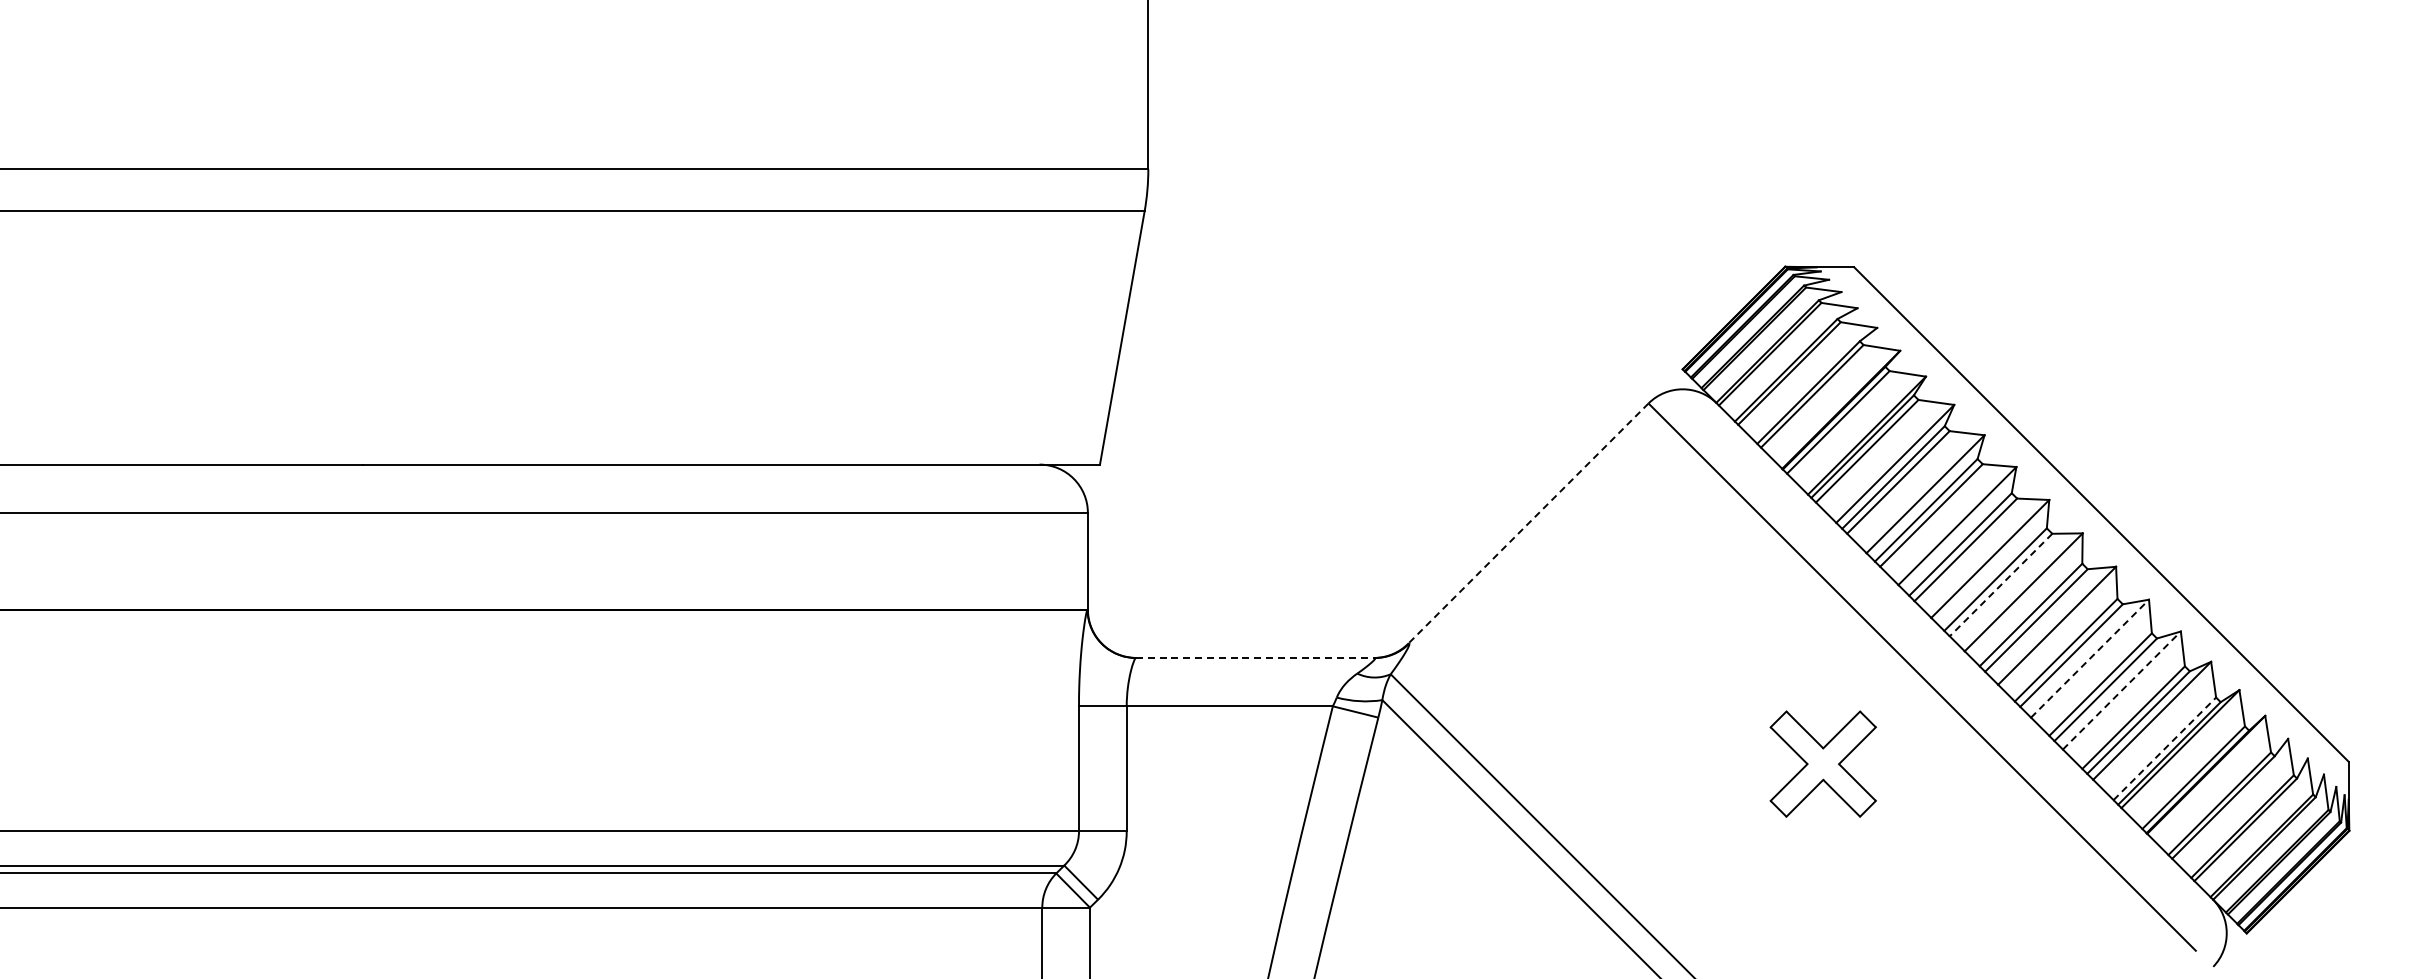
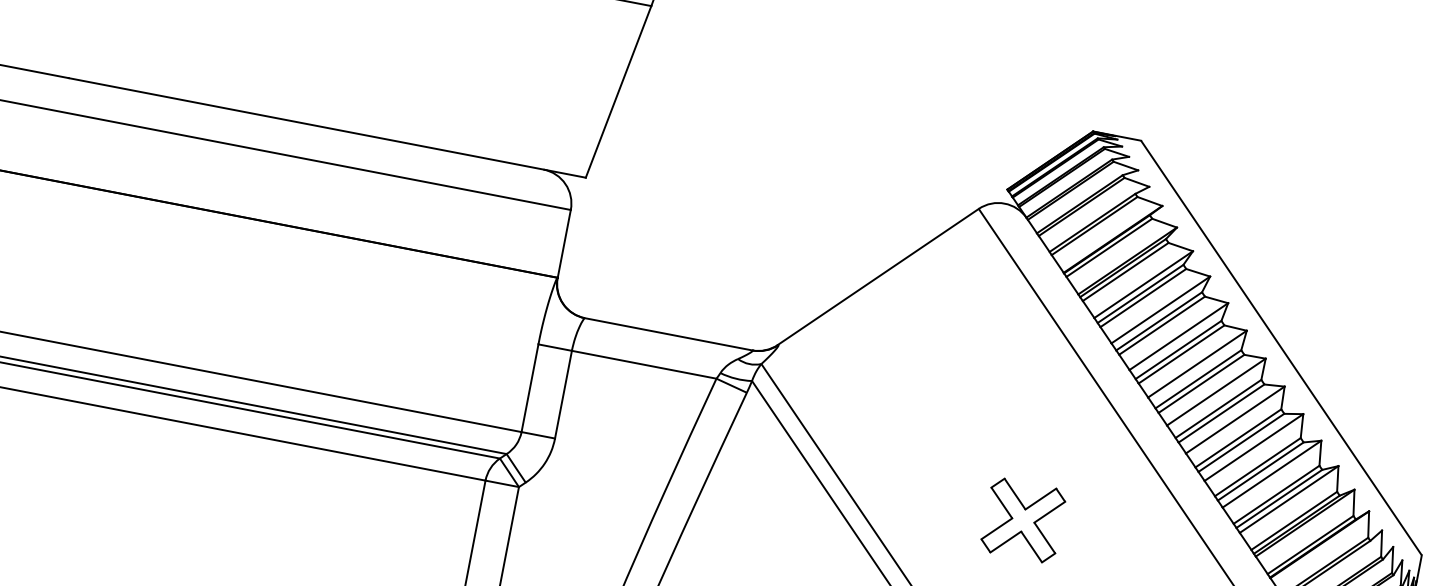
line: (1528, 523) -> (878, 276), dashed -> solid
line: (2001, 585) -> (1201, 384), dashed -> solid
line: (1255, 657) -> (668, 334), dashed -> solid
line: (2090, 658) -> (1254, 447), dashed -> solid
line: (2122, 690) -> (1272, 474), dashed -> solid
line: (2164, 748) -> (1294, 520), dashed -> solid
part: (1822, 763) -> (1022, 520), moved

